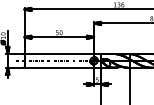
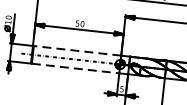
line: (59, 53) -> (77, 50), solid -> dashed
line: (60, 67) -> (76, 68), solid -> dashed

